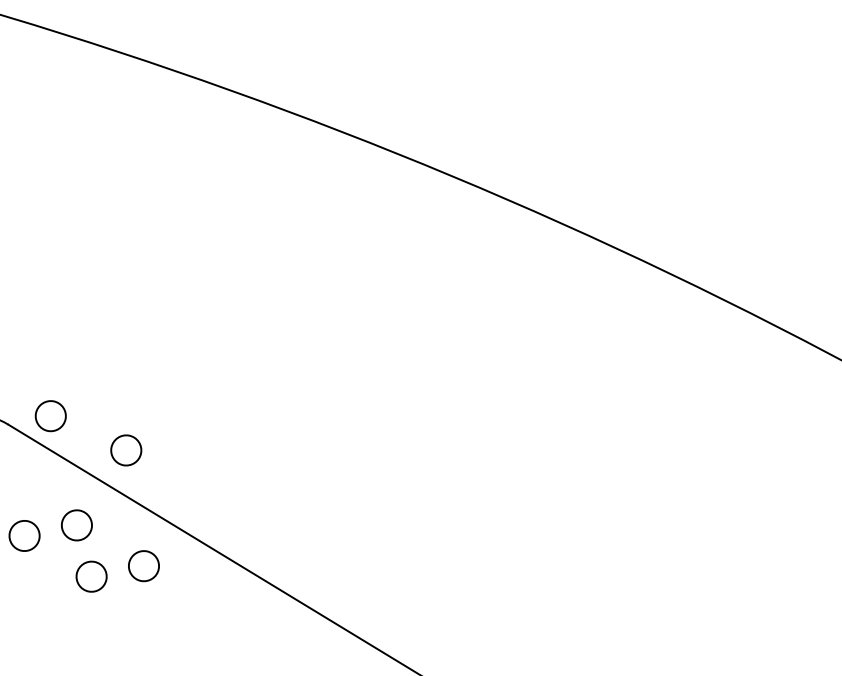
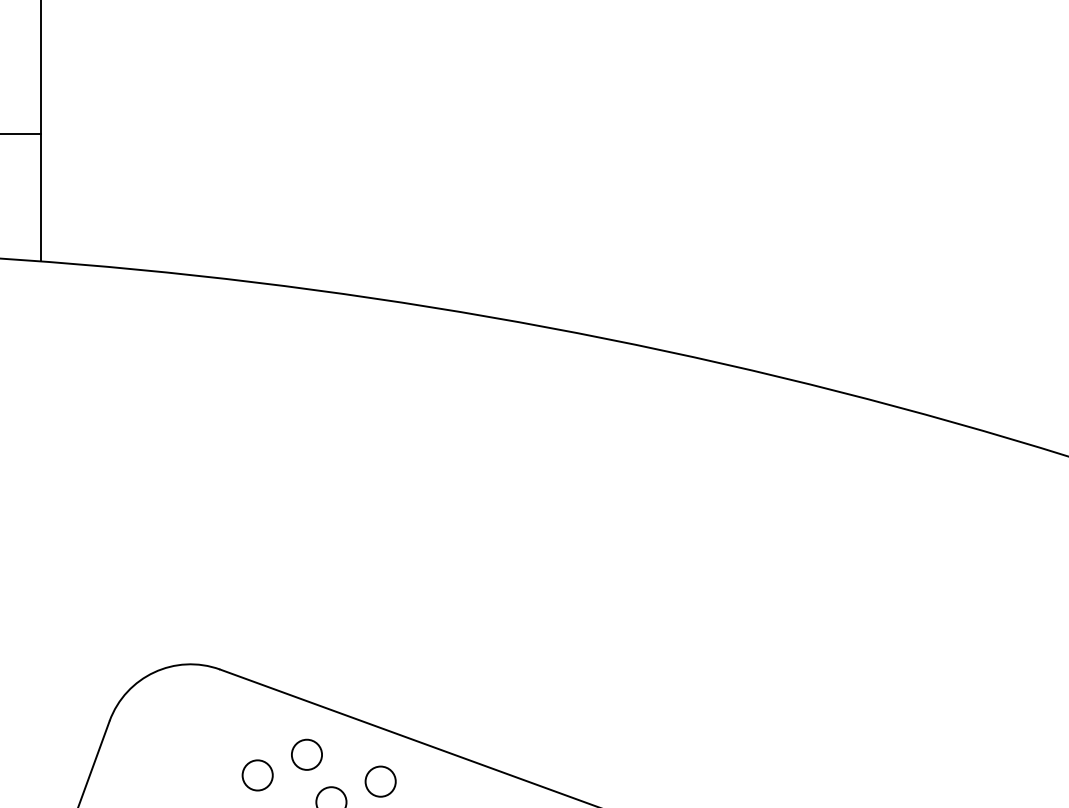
circle: (50, 415) -> (259, 652), removed
circle: (126, 450) -> (340, 671), removed

